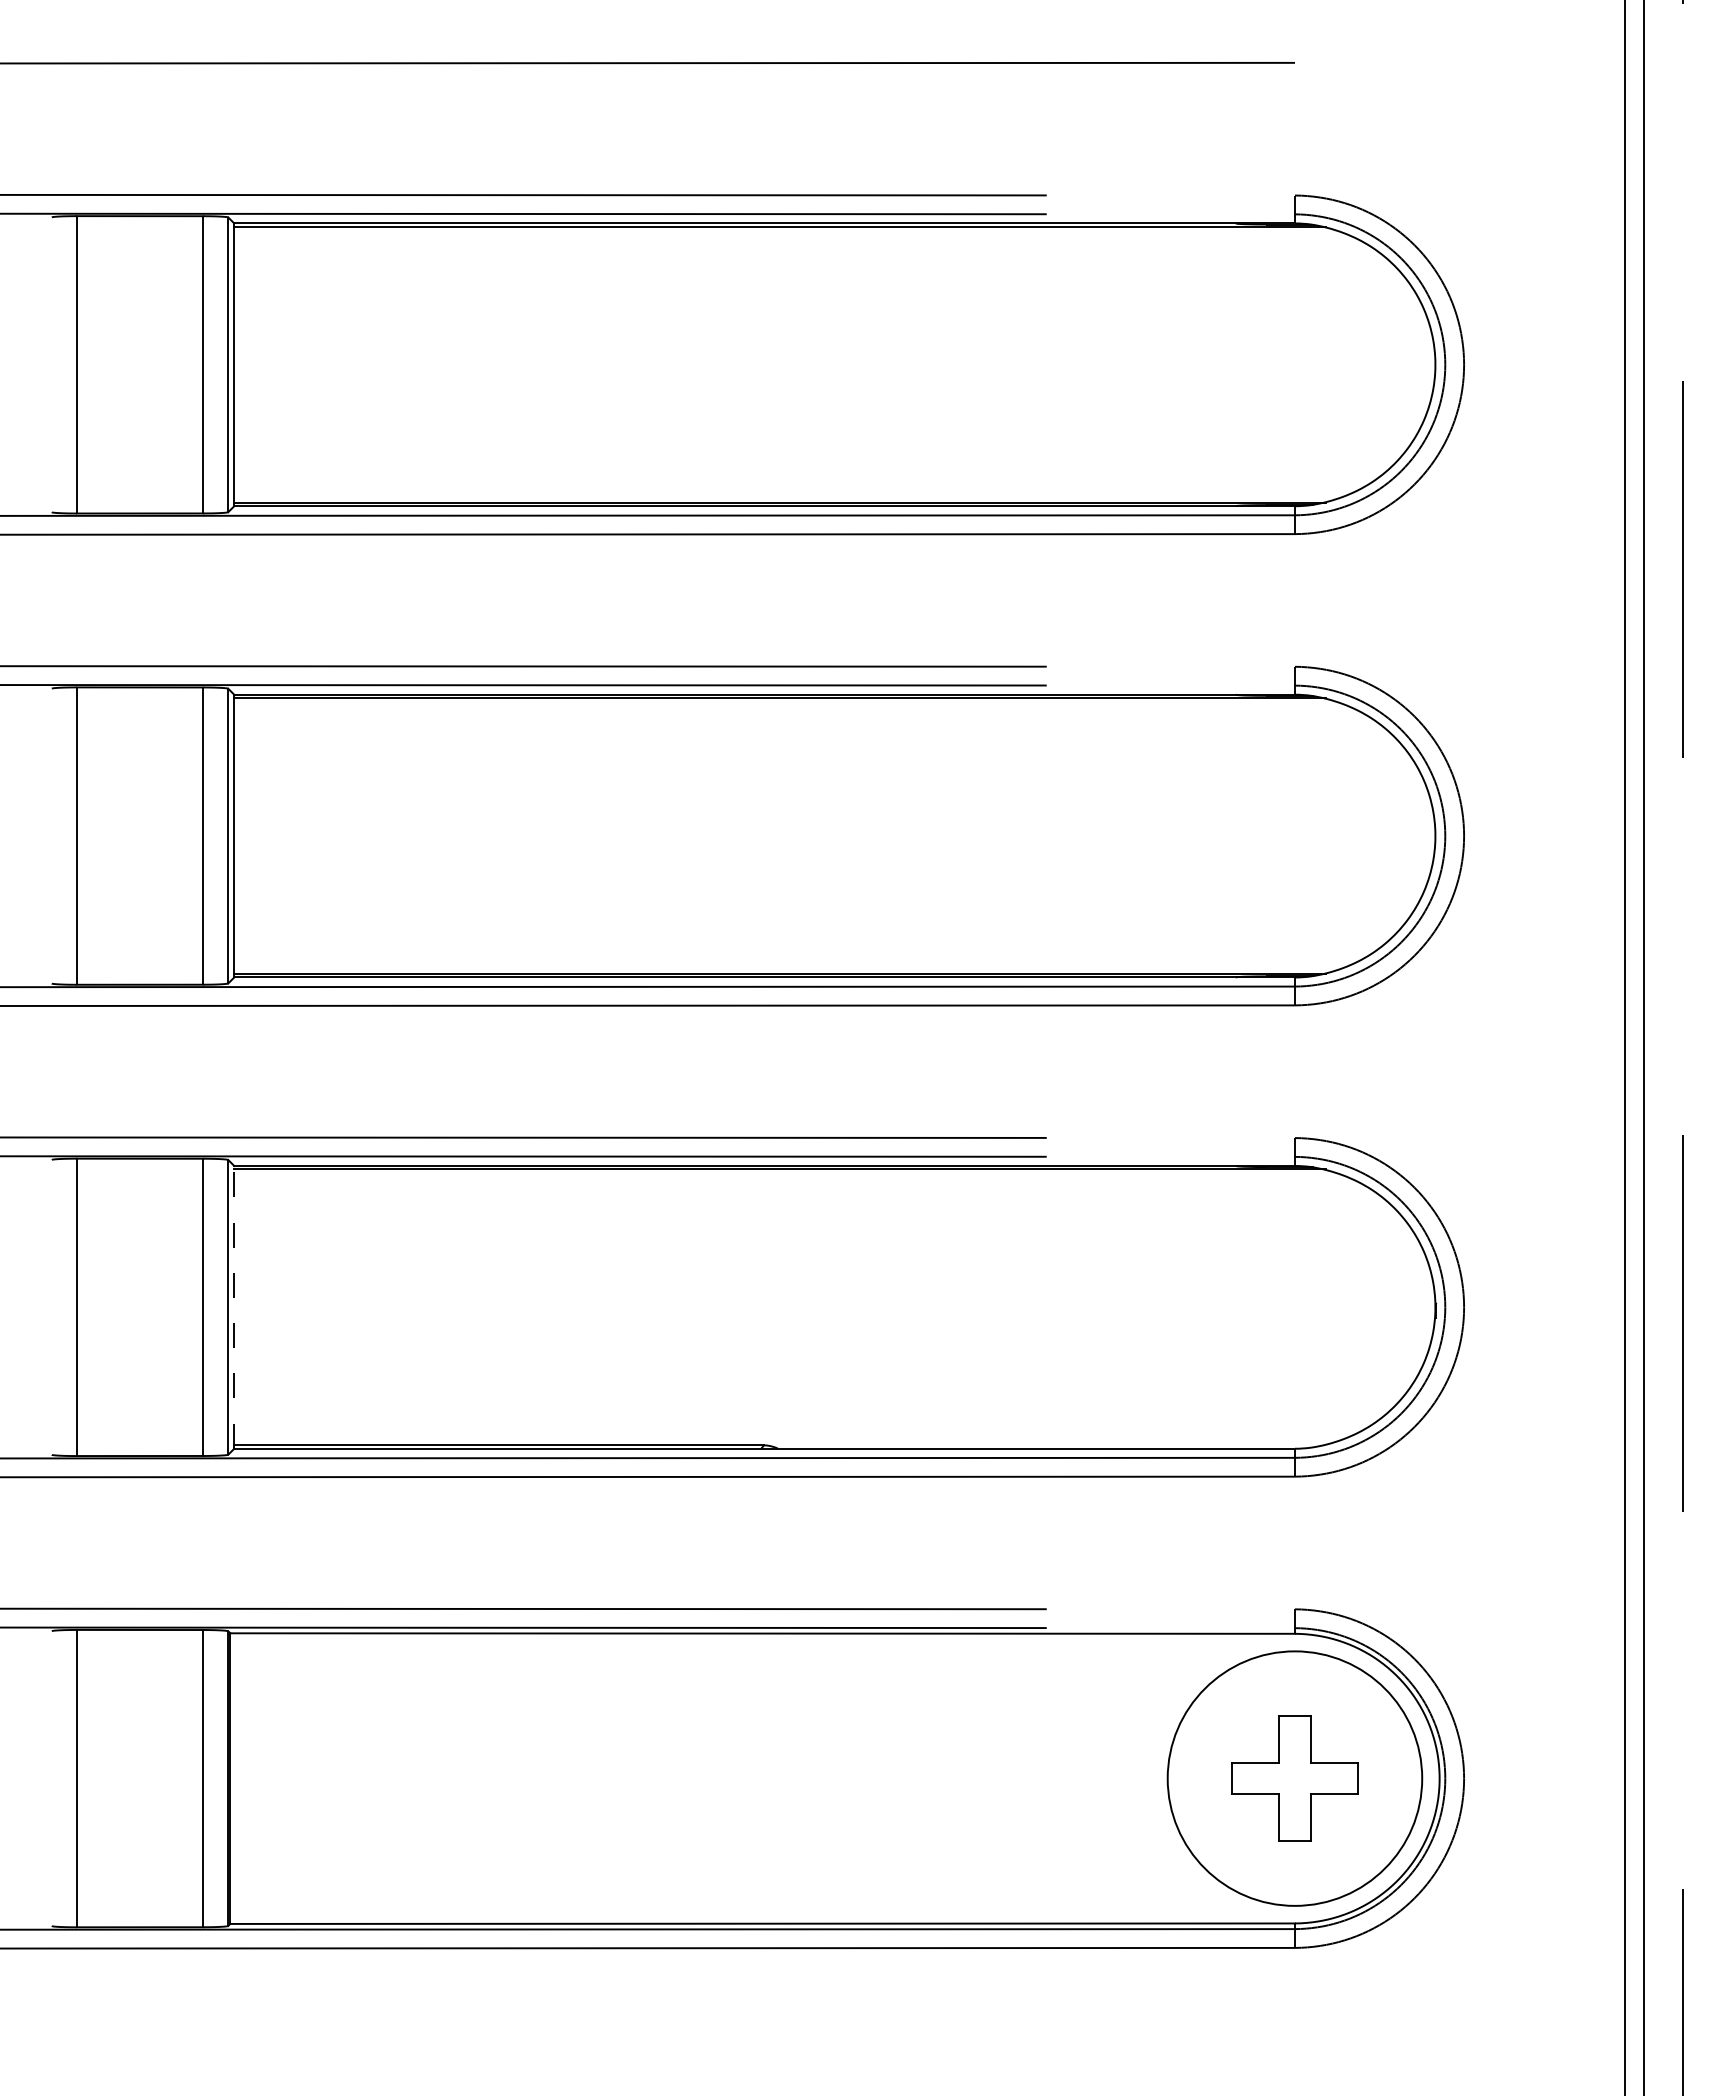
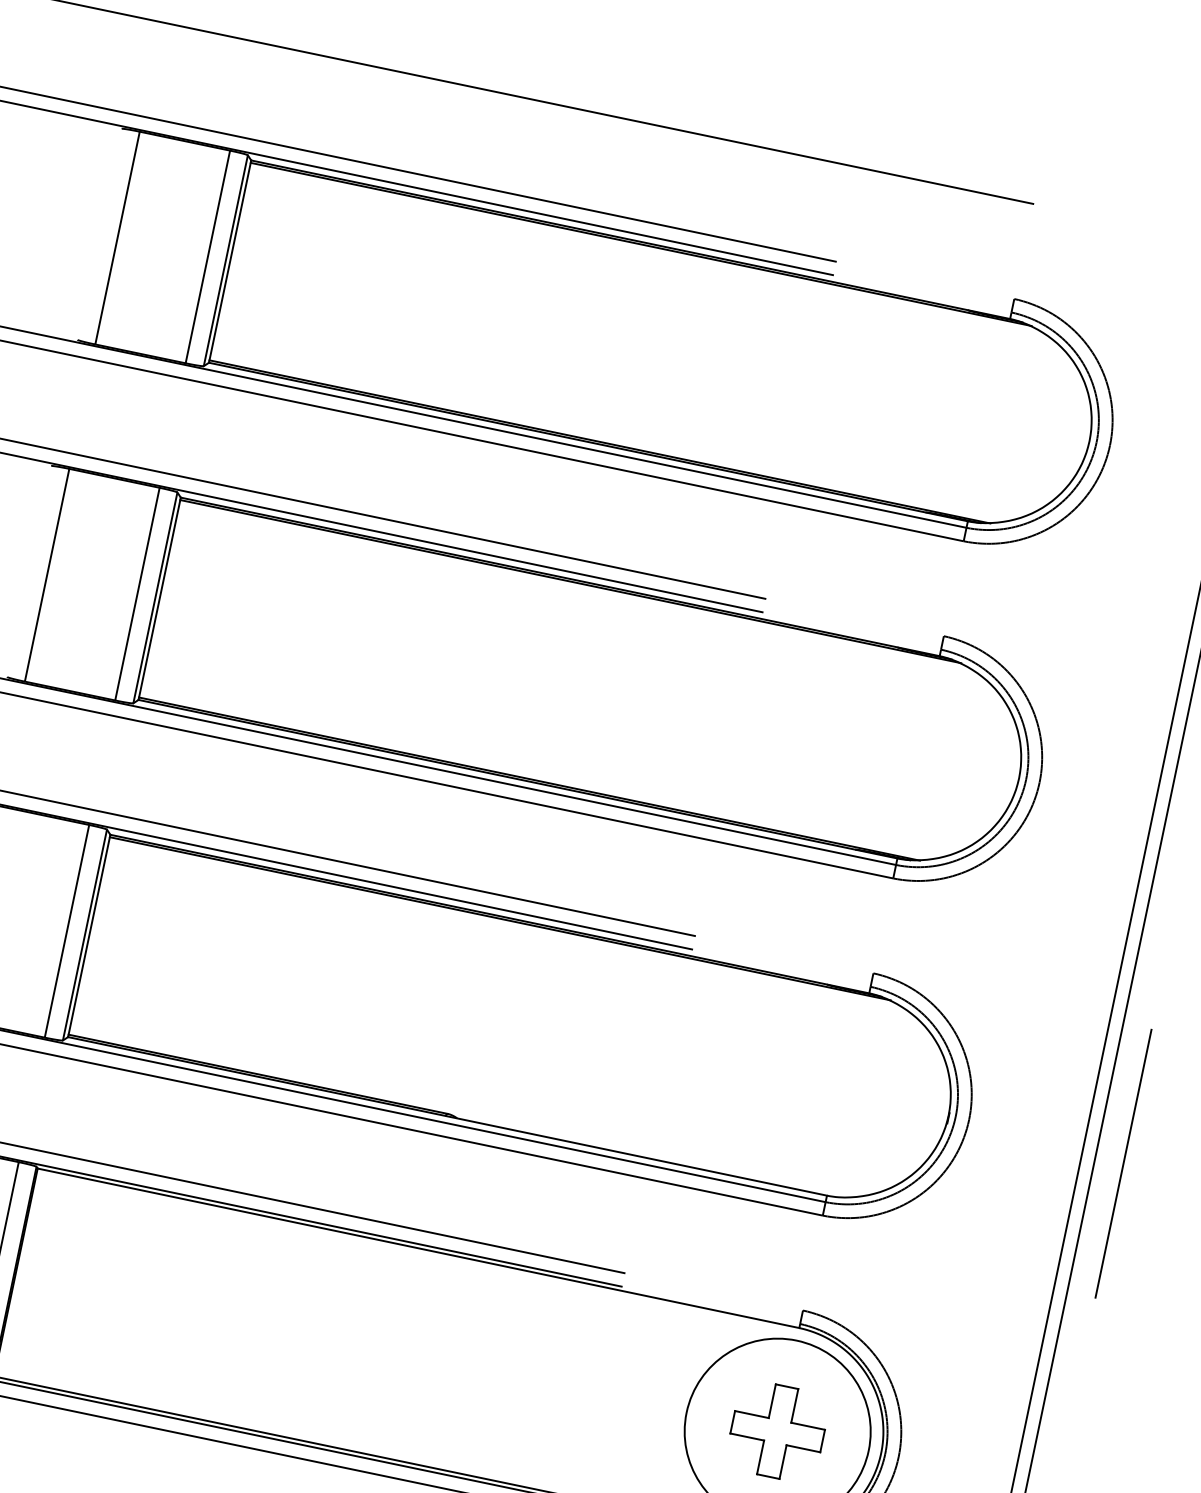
line: (234, 1306) -> (89, 935), dashed -> solid

